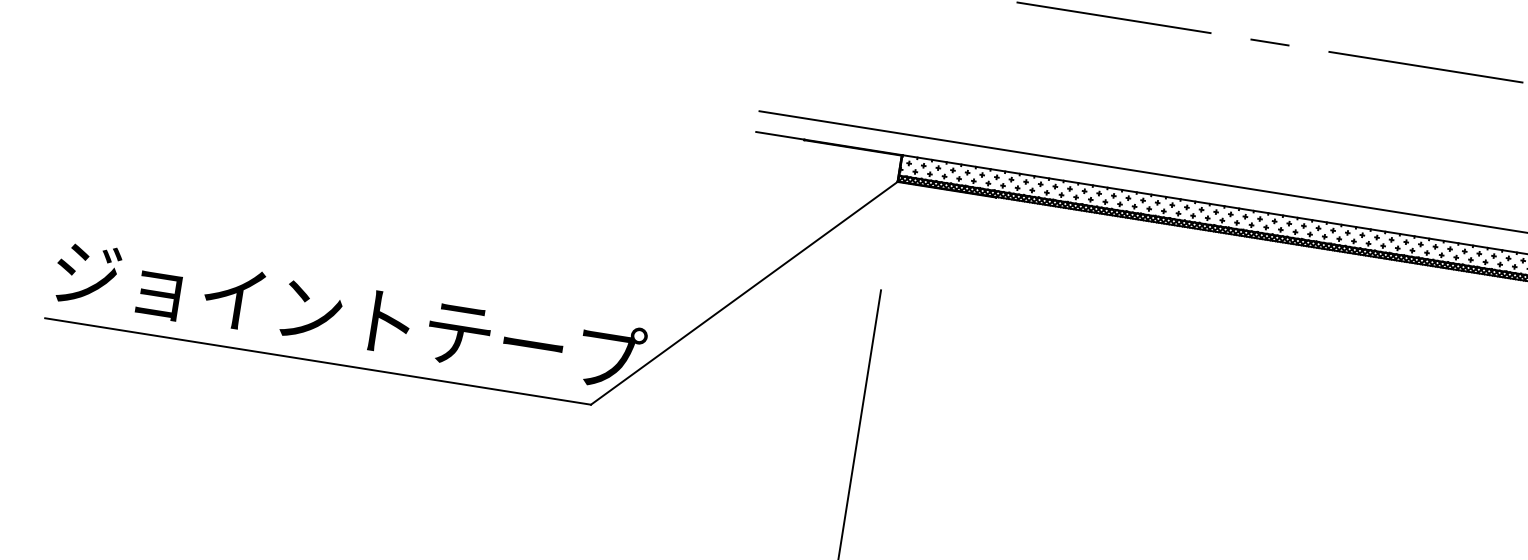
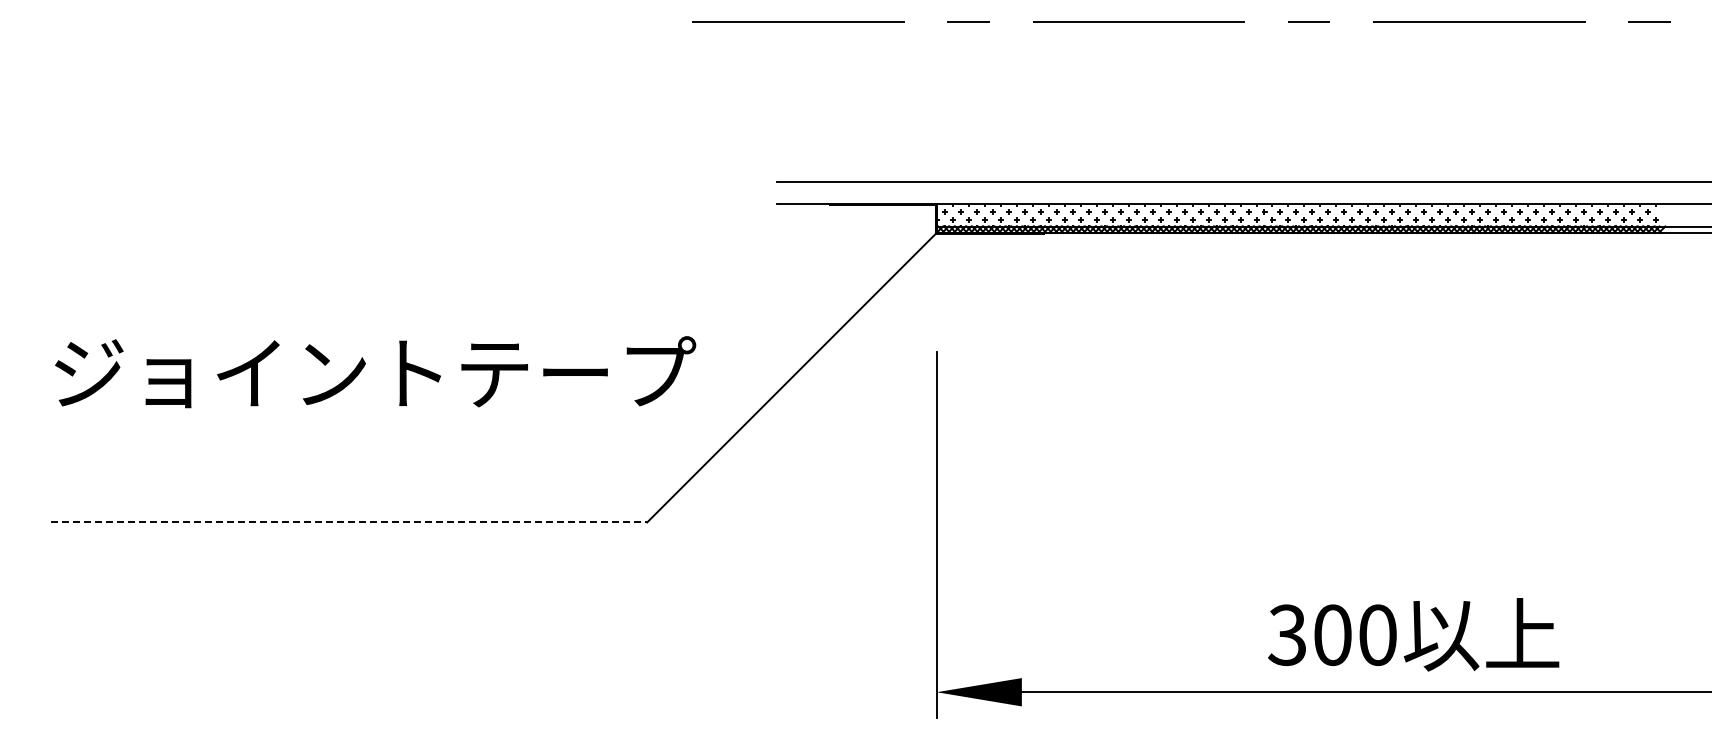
text: (349, 315) -> (375, 372), moved
line: (318, 361) -> (349, 522), solid -> dashed

